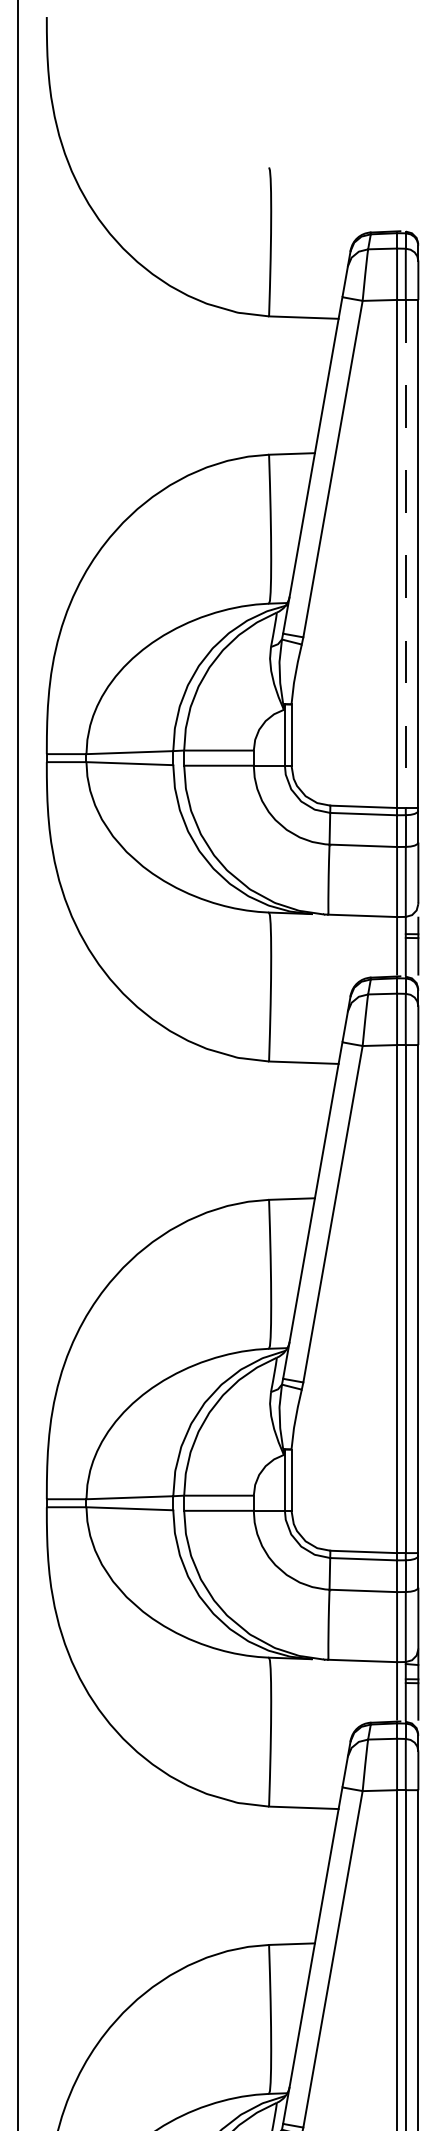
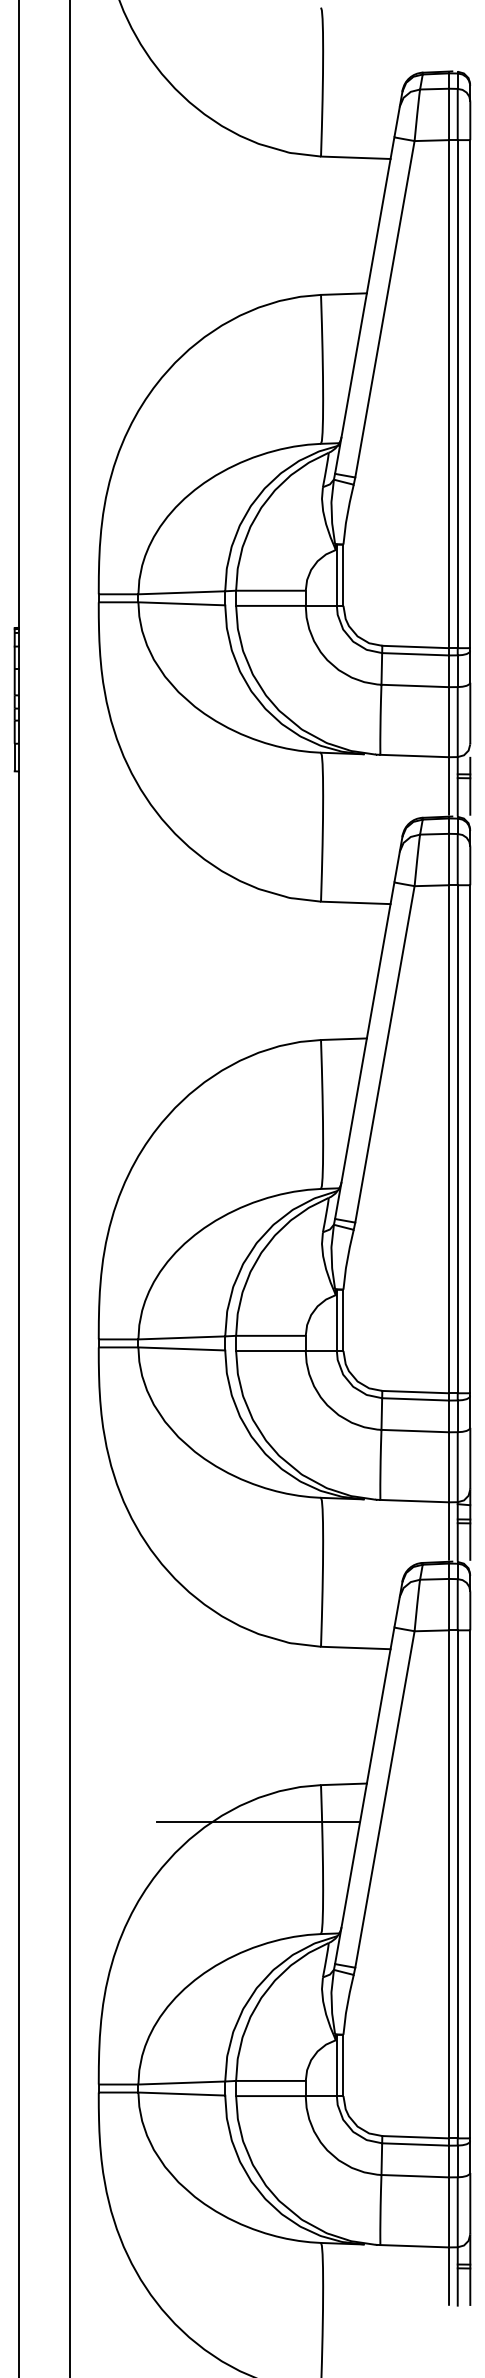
line: (405, 554) -> (457, 394), dashed -> solid
line: (206, 1982) -> (258, 1822), added

